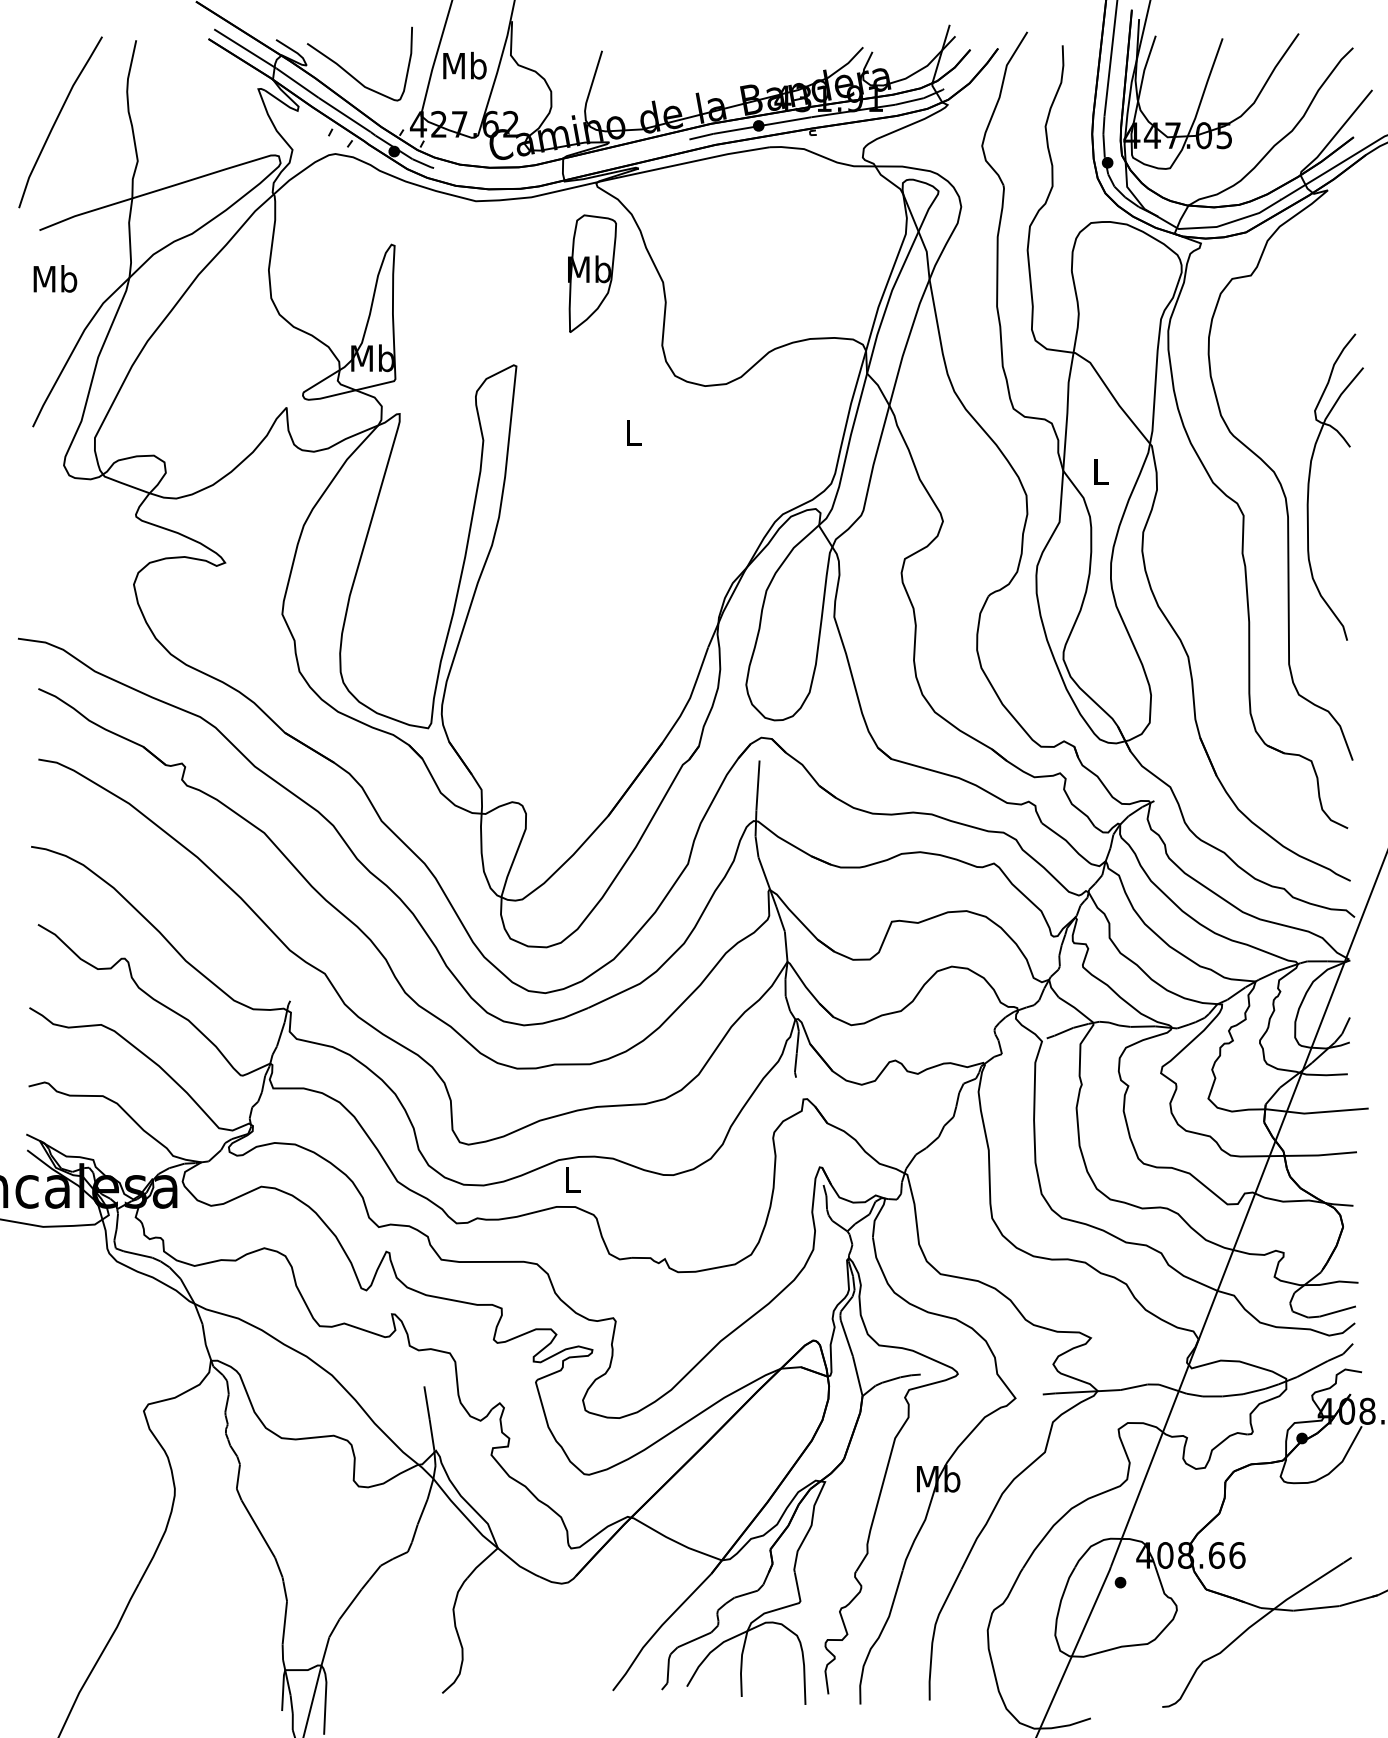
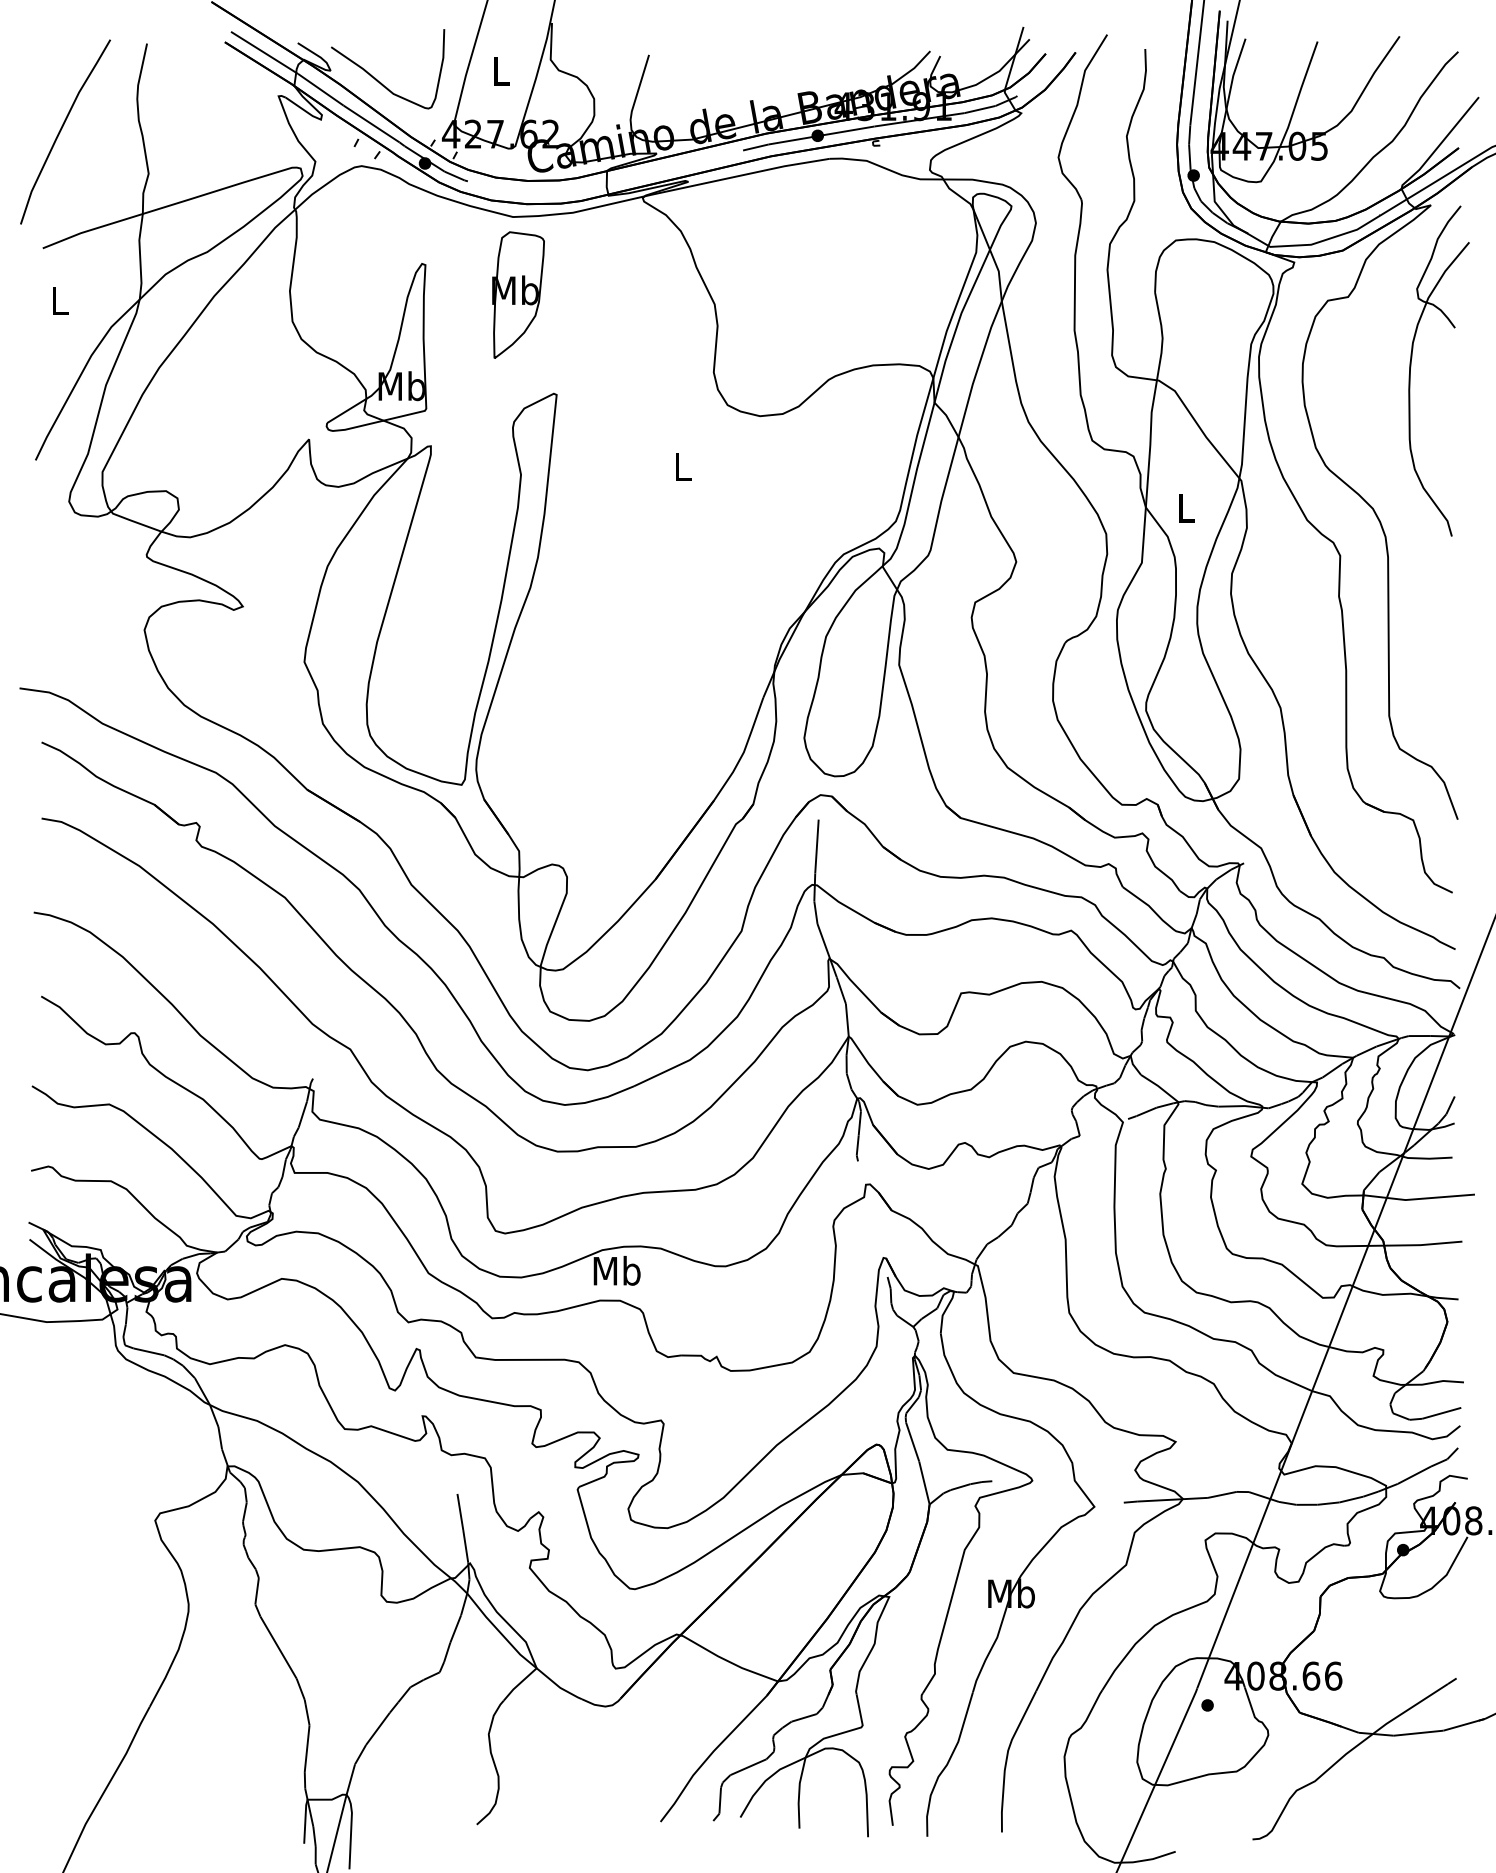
text: (464, 65) -> (500, 70), Mb -> L
part: (592, 273) -> (518, 294), moved
text: (55, 278) -> (59, 300), Mb -> L
part: (1309, 483) -> (1411, 367), moved
text: (571, 1178) -> (616, 1270), L -> Mb

